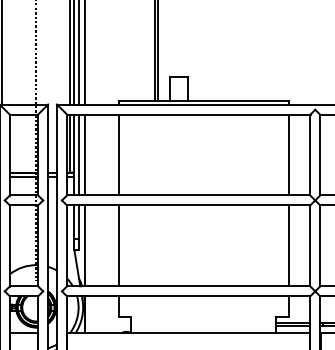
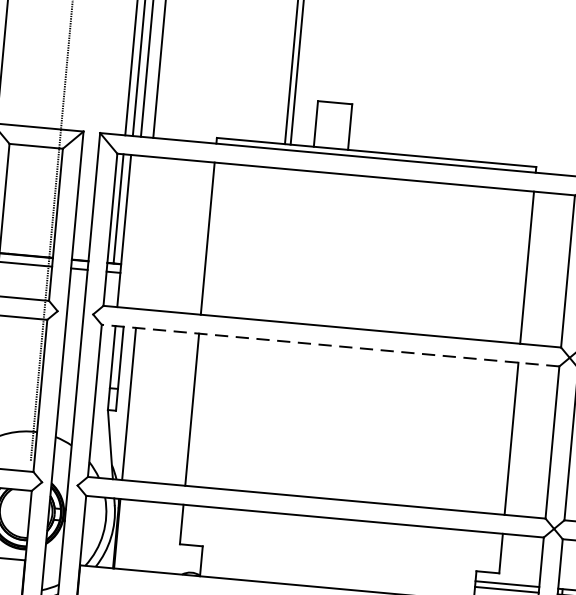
line: (78, 154) -> (132, 230), removed
line: (85, 154) -> (145, 232), removed
line: (188, 205) -> (330, 345), solid -> dashed

